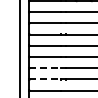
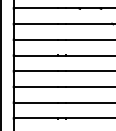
line: (45, 68) -> (36, 103), dashed -> solid
line: (45, 79) -> (36, 118), dashed -> solid

